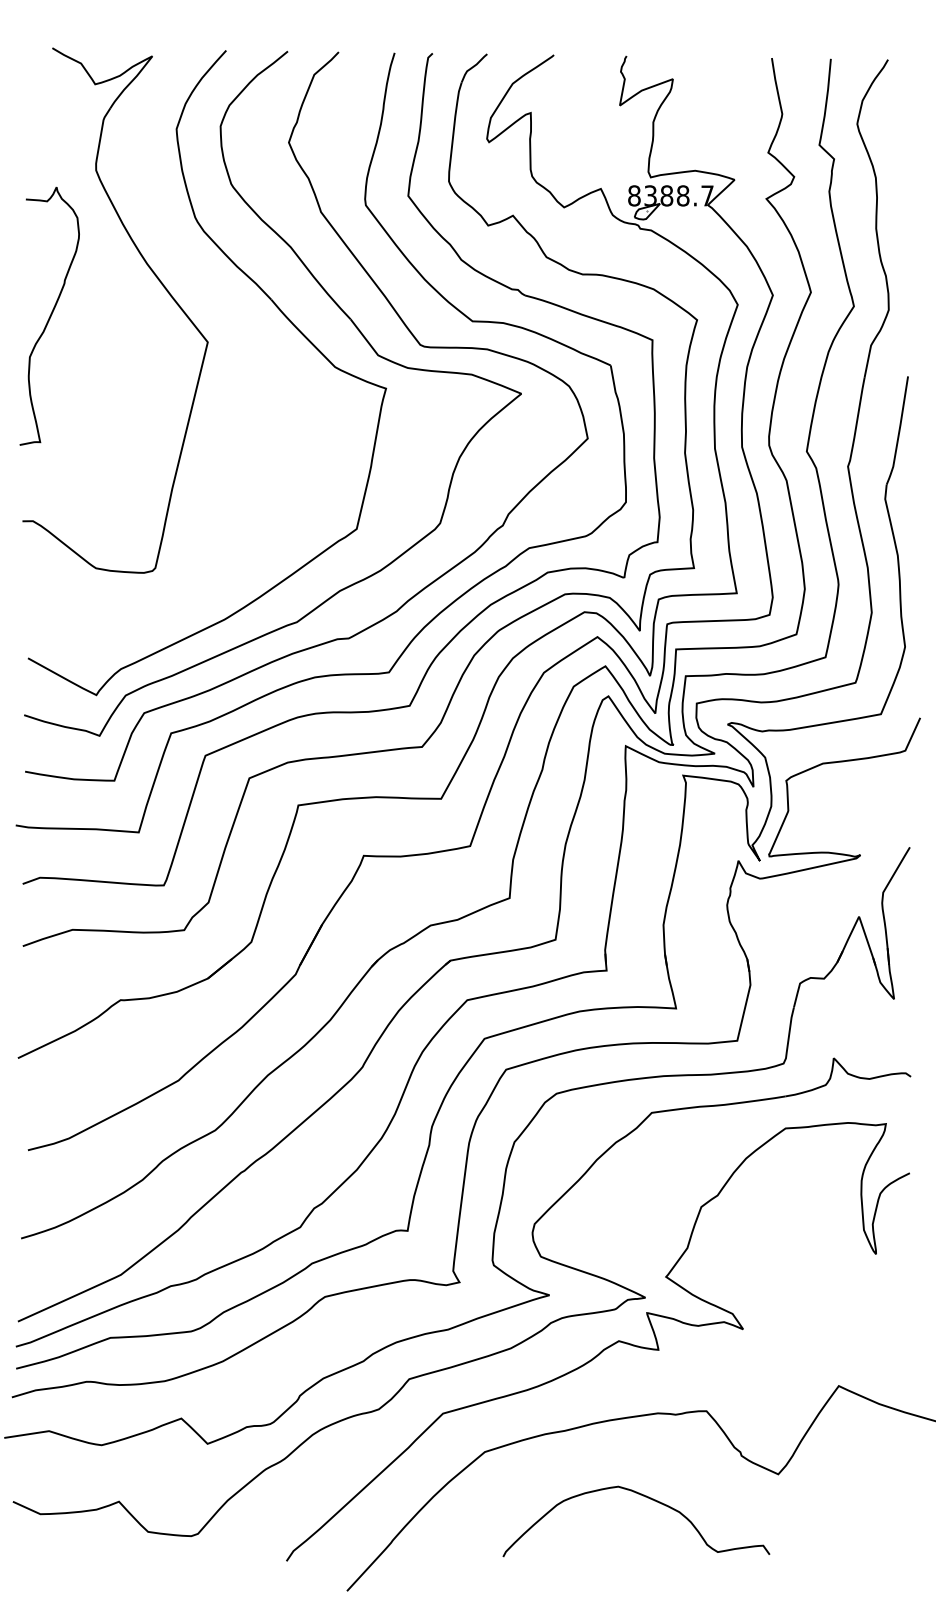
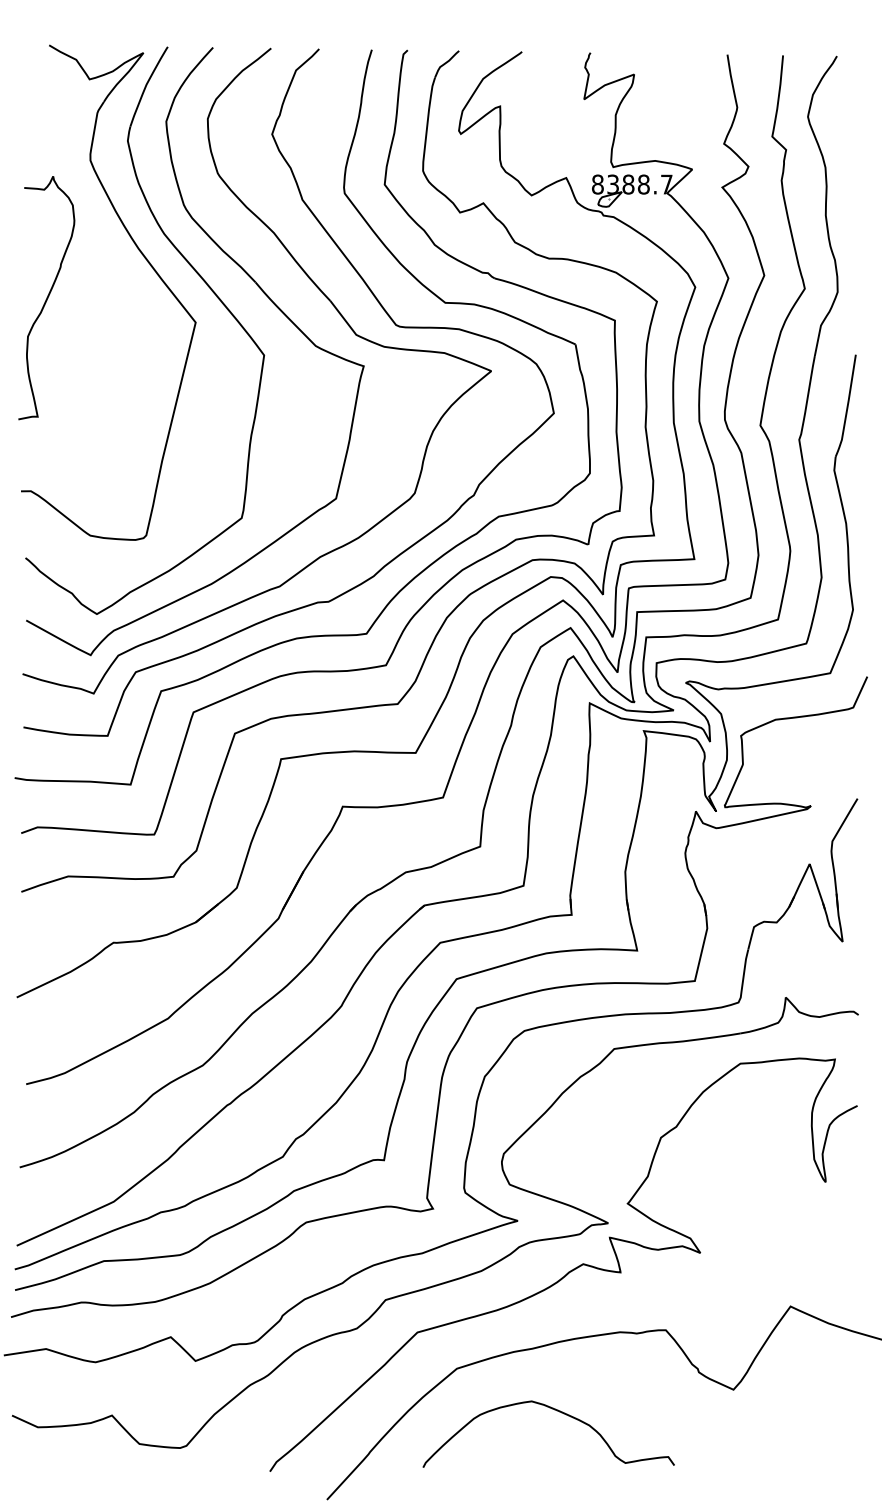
part: (213, 296) -> (201, 279), added
curve: (647, 1498) -> (559, 1412), moved

